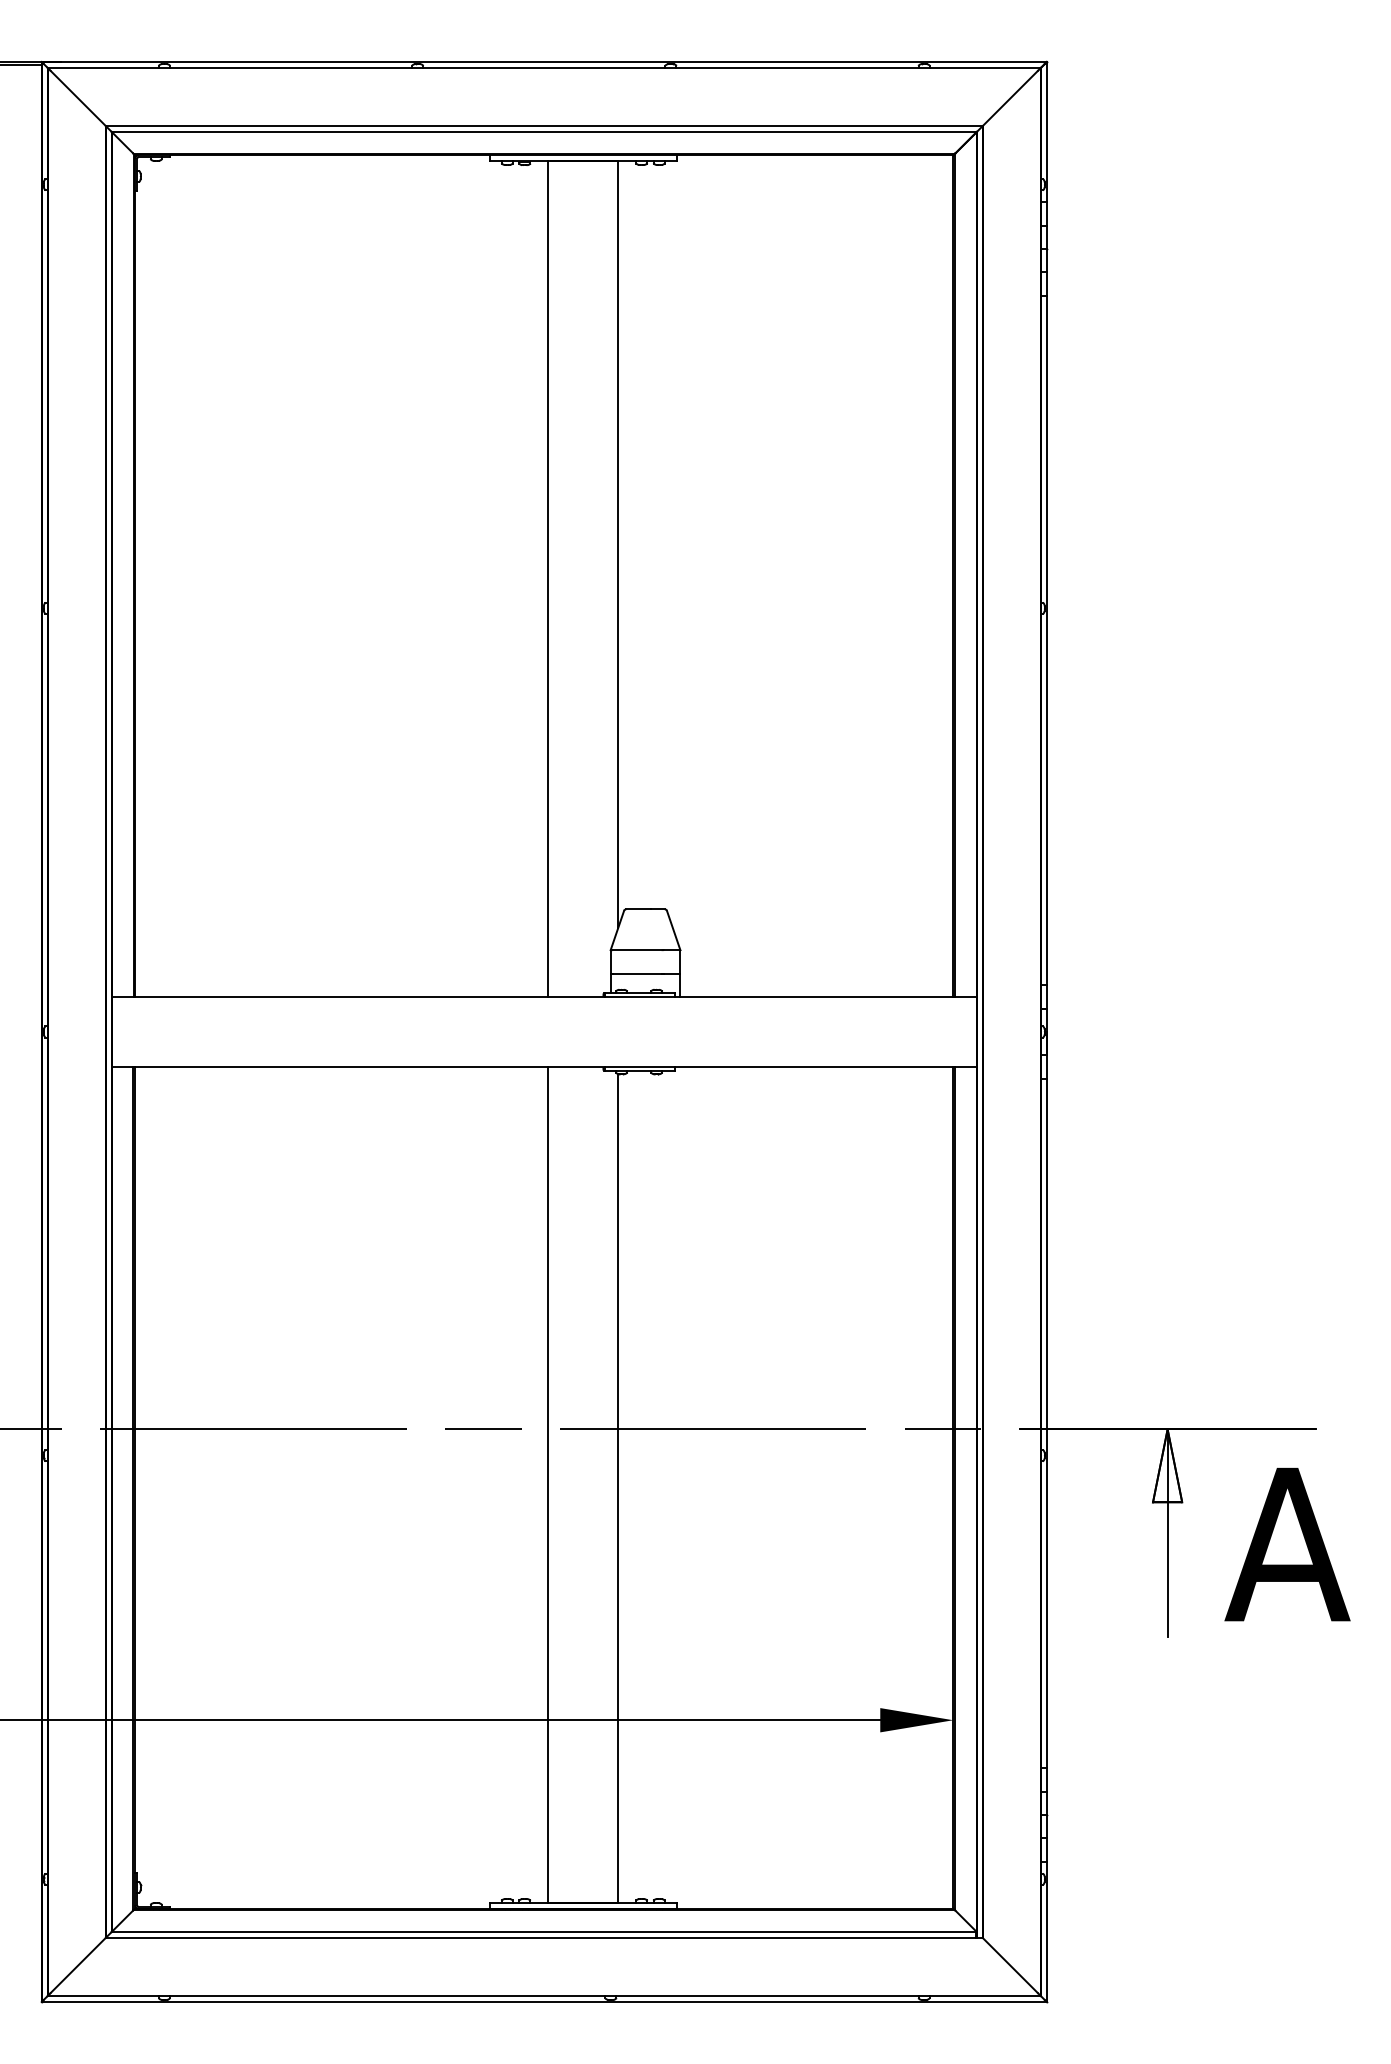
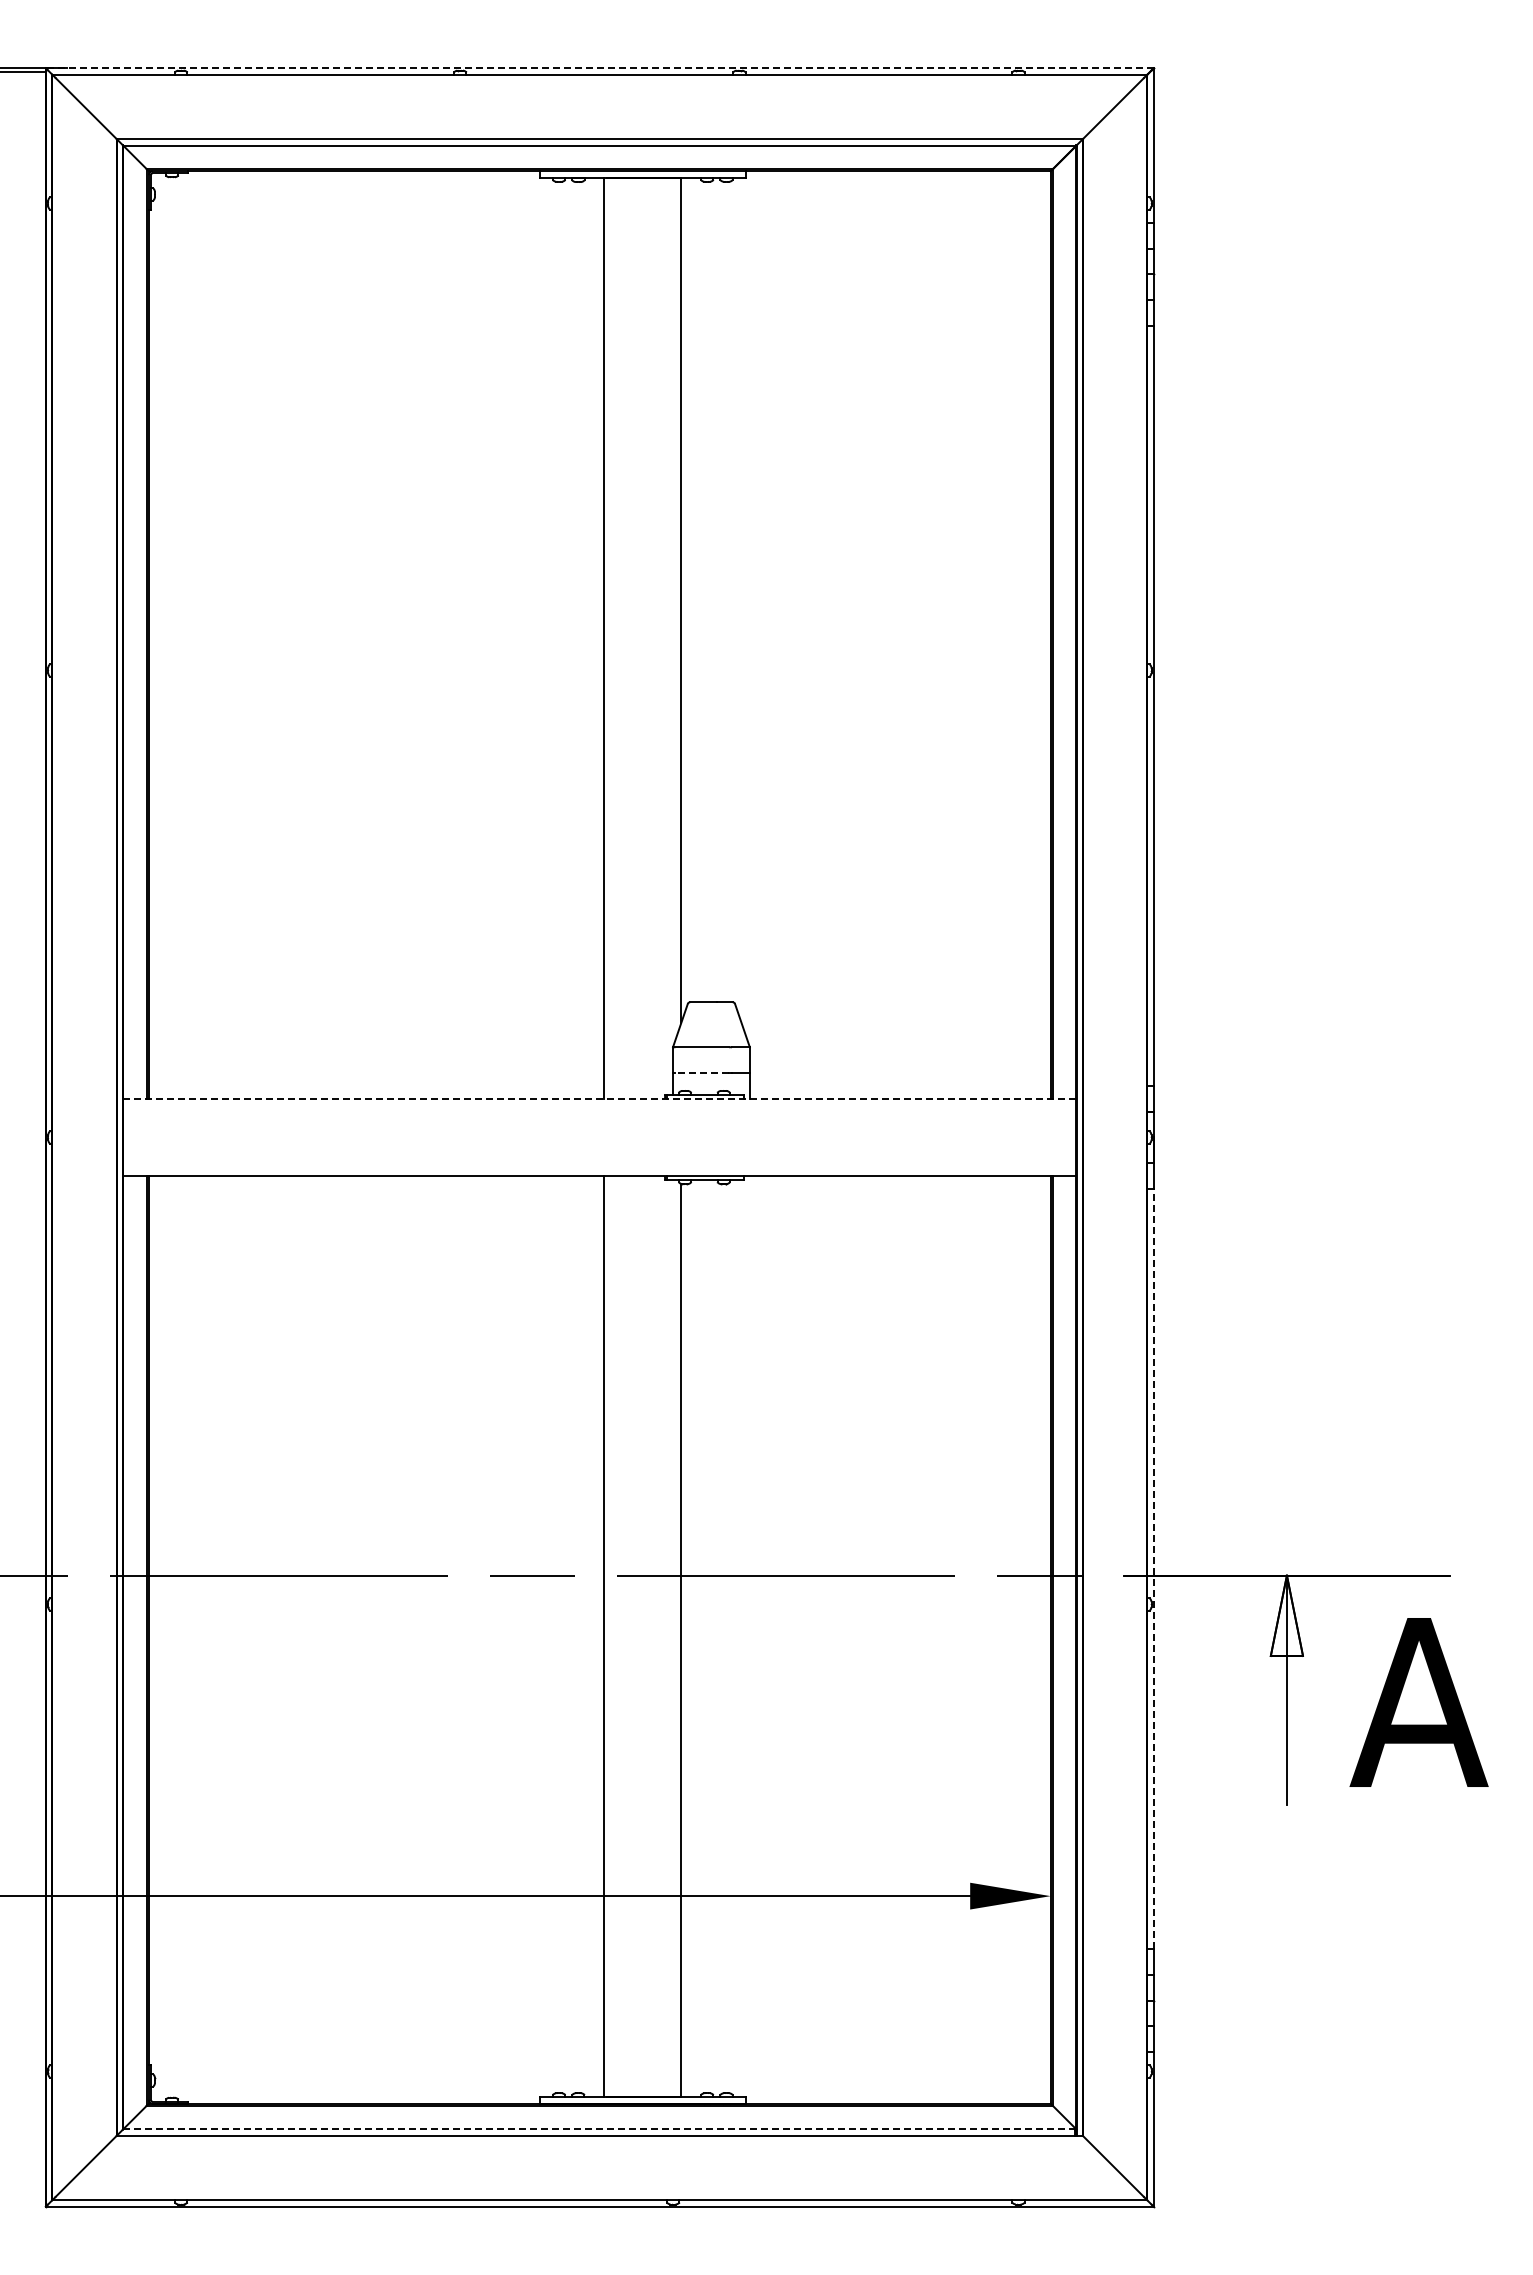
line: (543, 62) -> (599, 68), solid -> dashed
line: (637, 973) -> (702, 1073), solid -> dashed
line: (543, 996) -> (599, 1098), solid -> dashed
line: (1046, 1423) -> (1153, 1568), solid -> dashed
line: (543, 1931) -> (599, 2129), solid -> dashed

